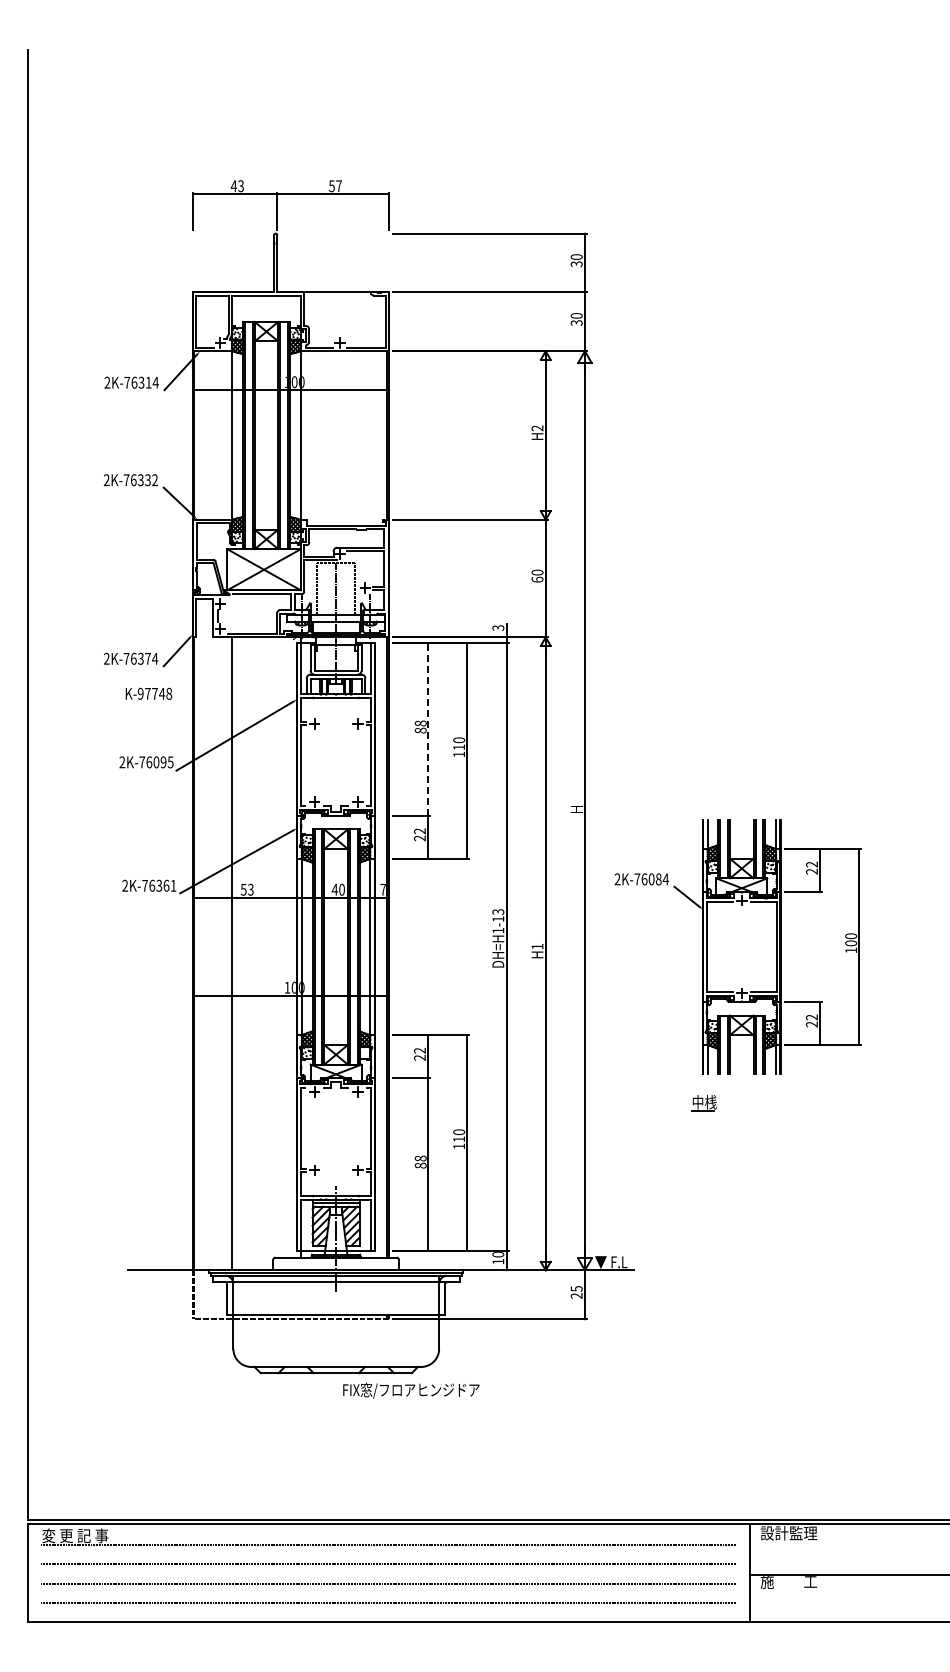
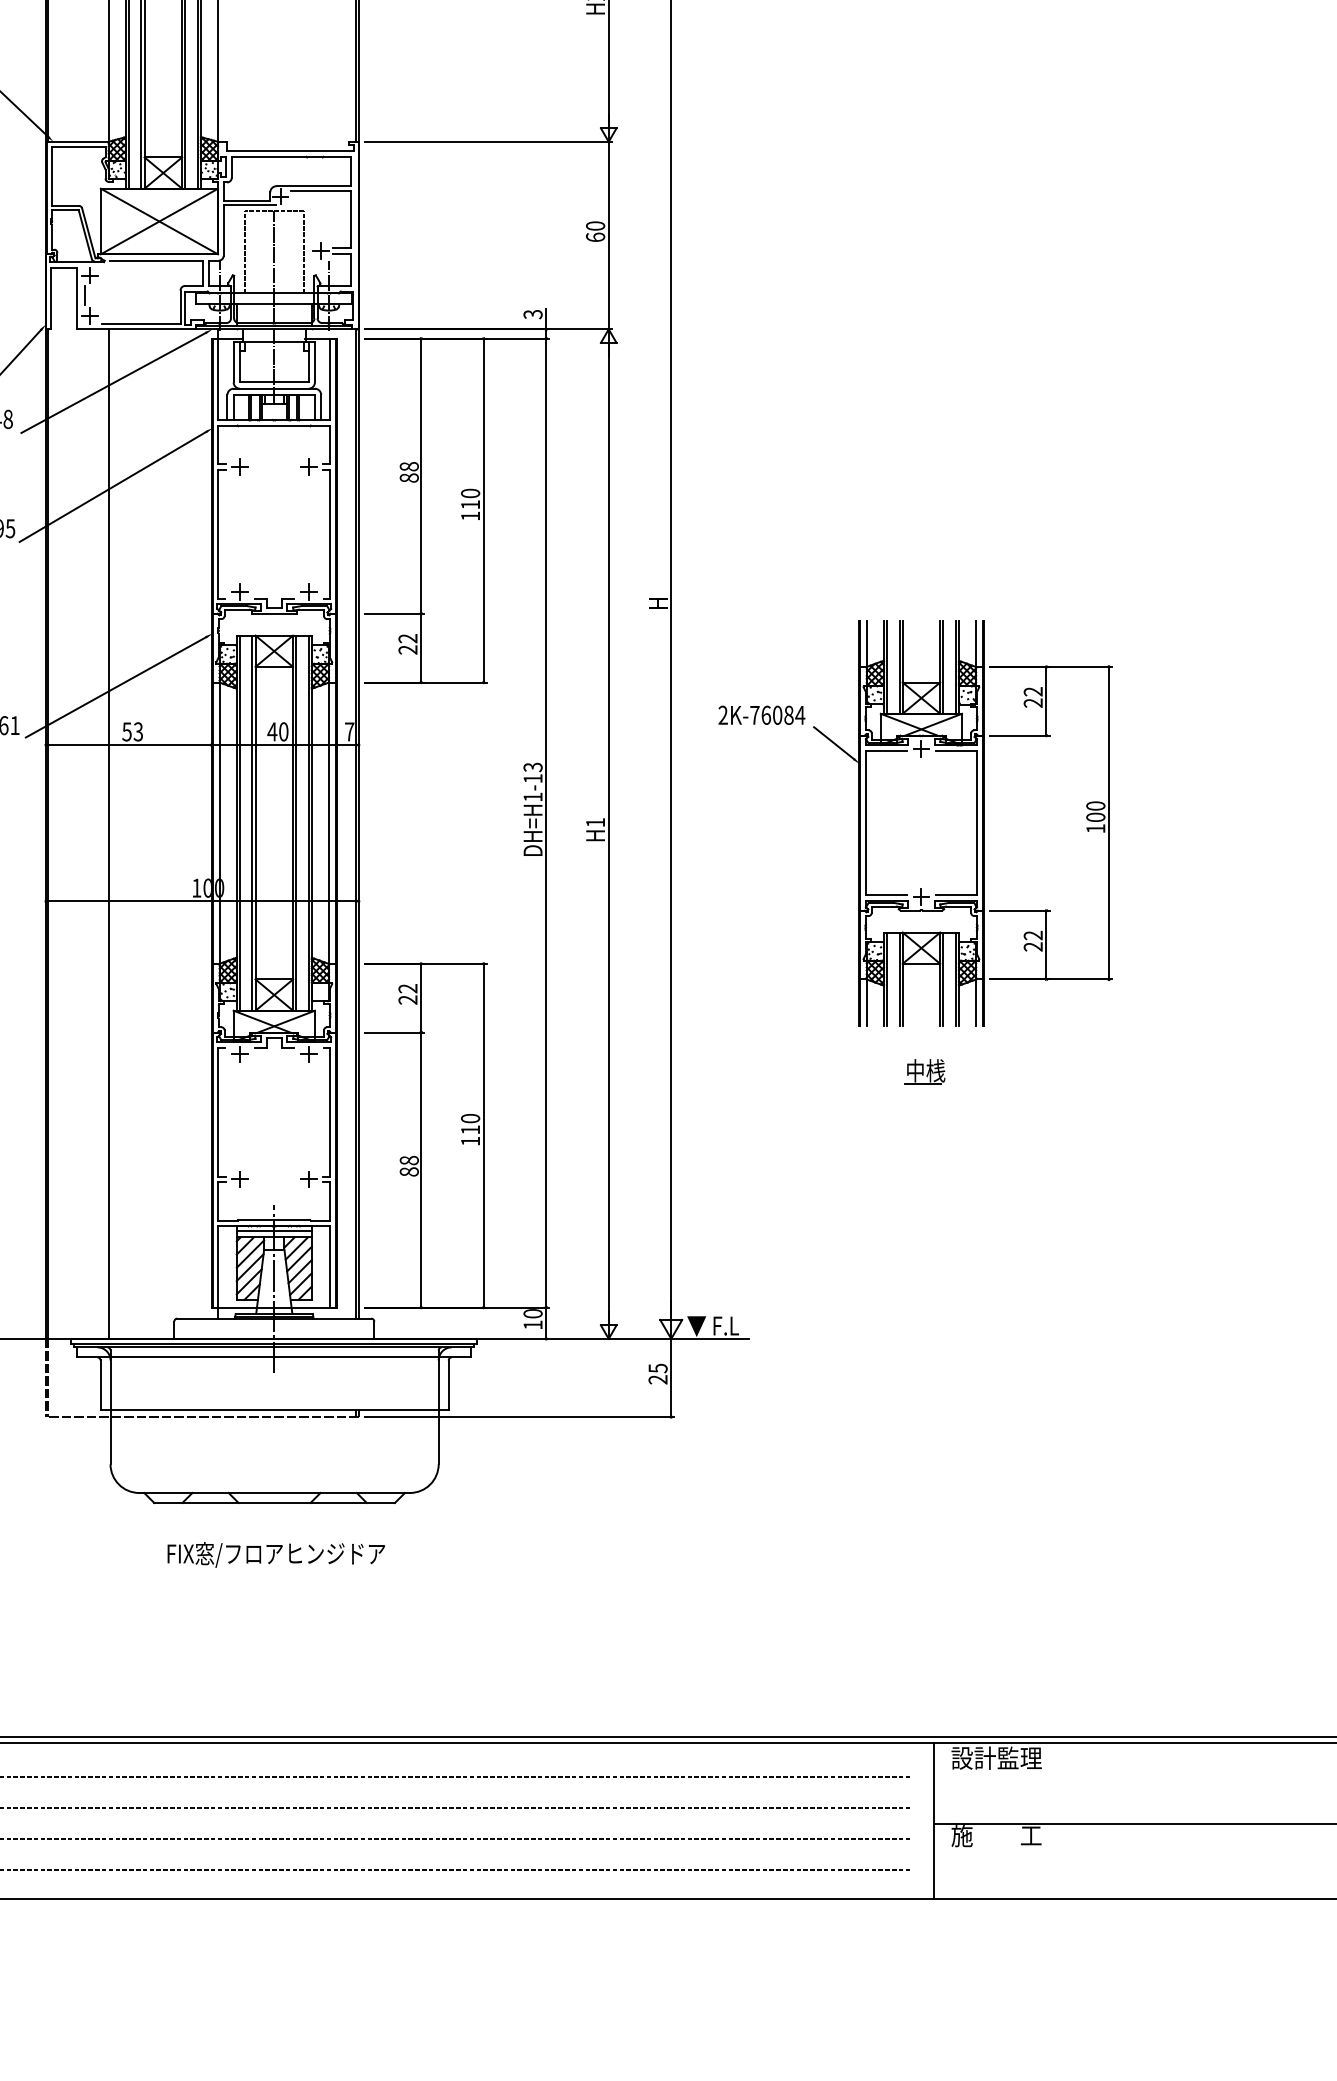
line: (235, 670) -> (113, 382), added
line: (428, 728) -> (421, 474), dashed -> solid
part: (703, 1103) -> (924, 1072), moved
text: (411, 1390) -> (276, 1554), moved

